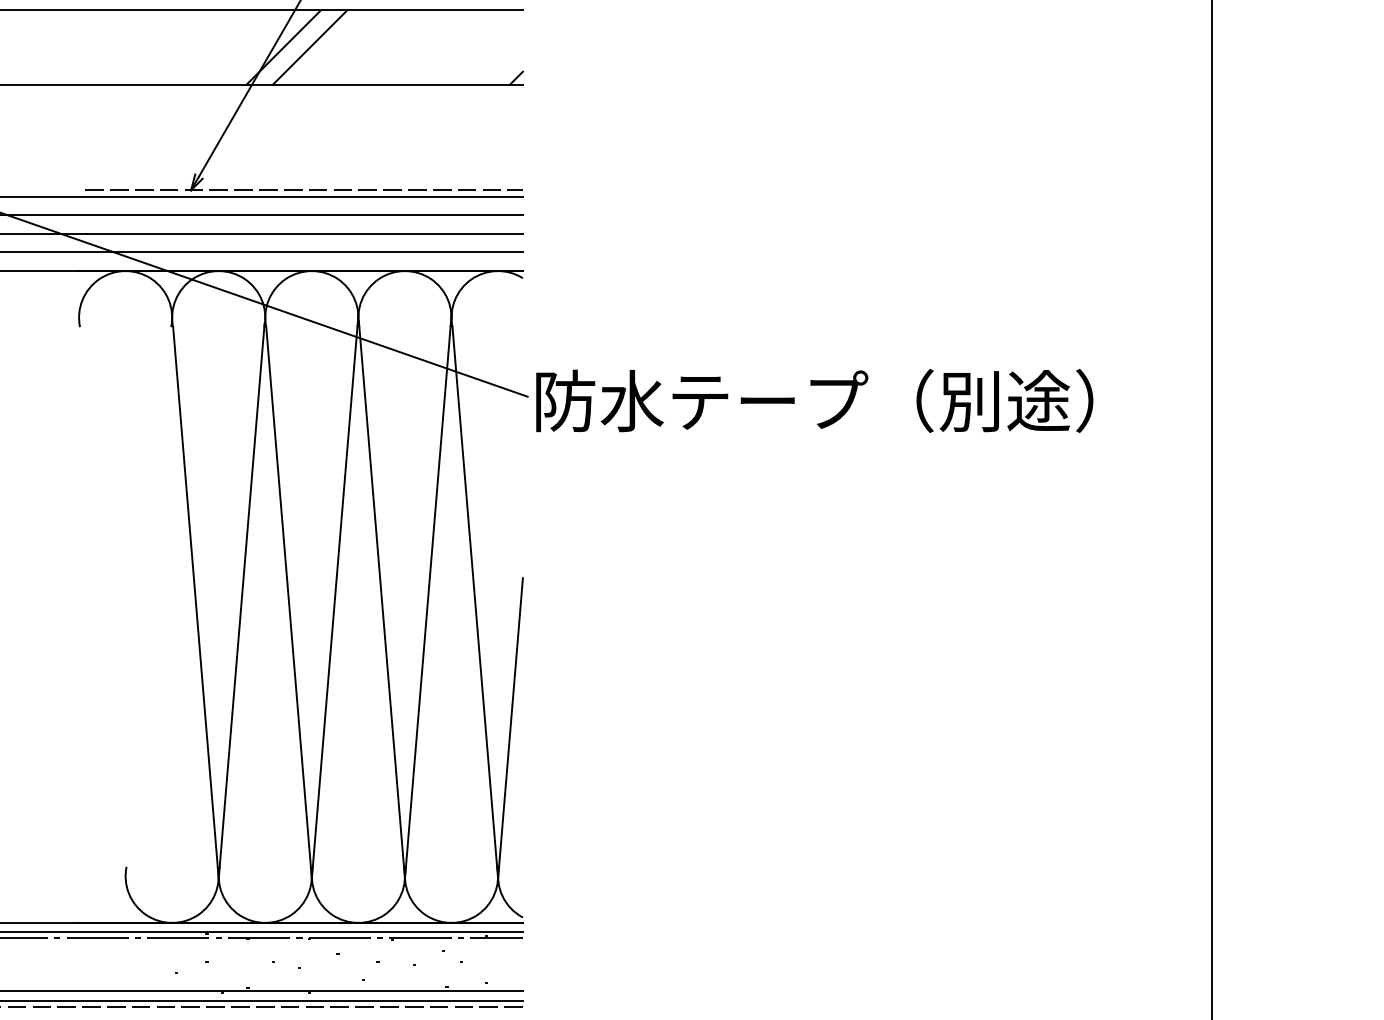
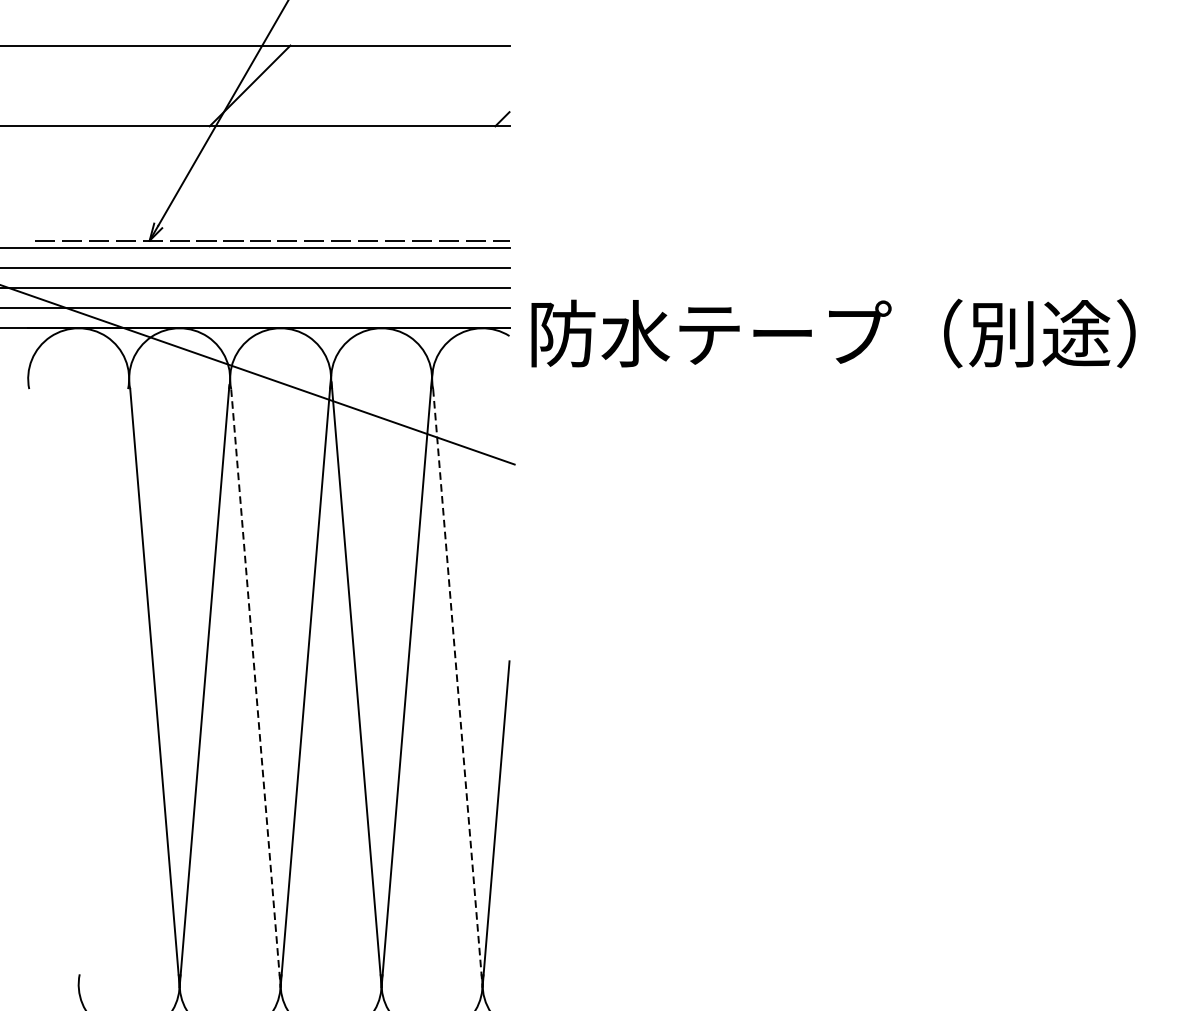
line: (309, 47) -> (278, 85), removed
text: (814, 400) -> (833, 333), moved
line: (475, 602) -> (458, 687), solid -> dashed
line: (289, 603) -> (256, 688), solid -> dashed

